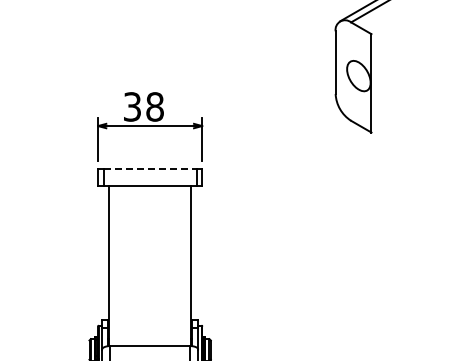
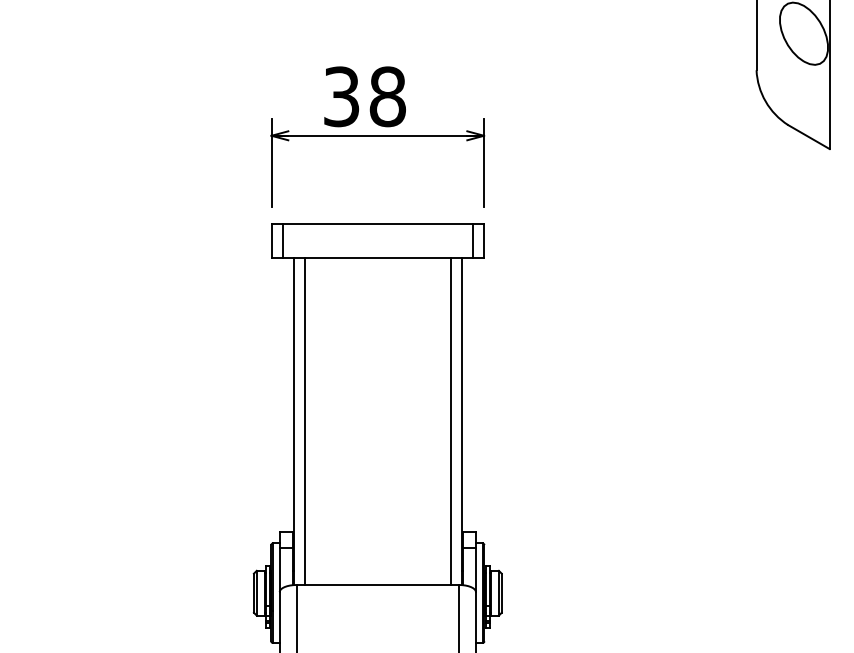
line: (150, 169) -> (378, 224), dashed -> solid
line: (114, 265) -> (304, 420), added
line: (185, 265) -> (449, 420), added

